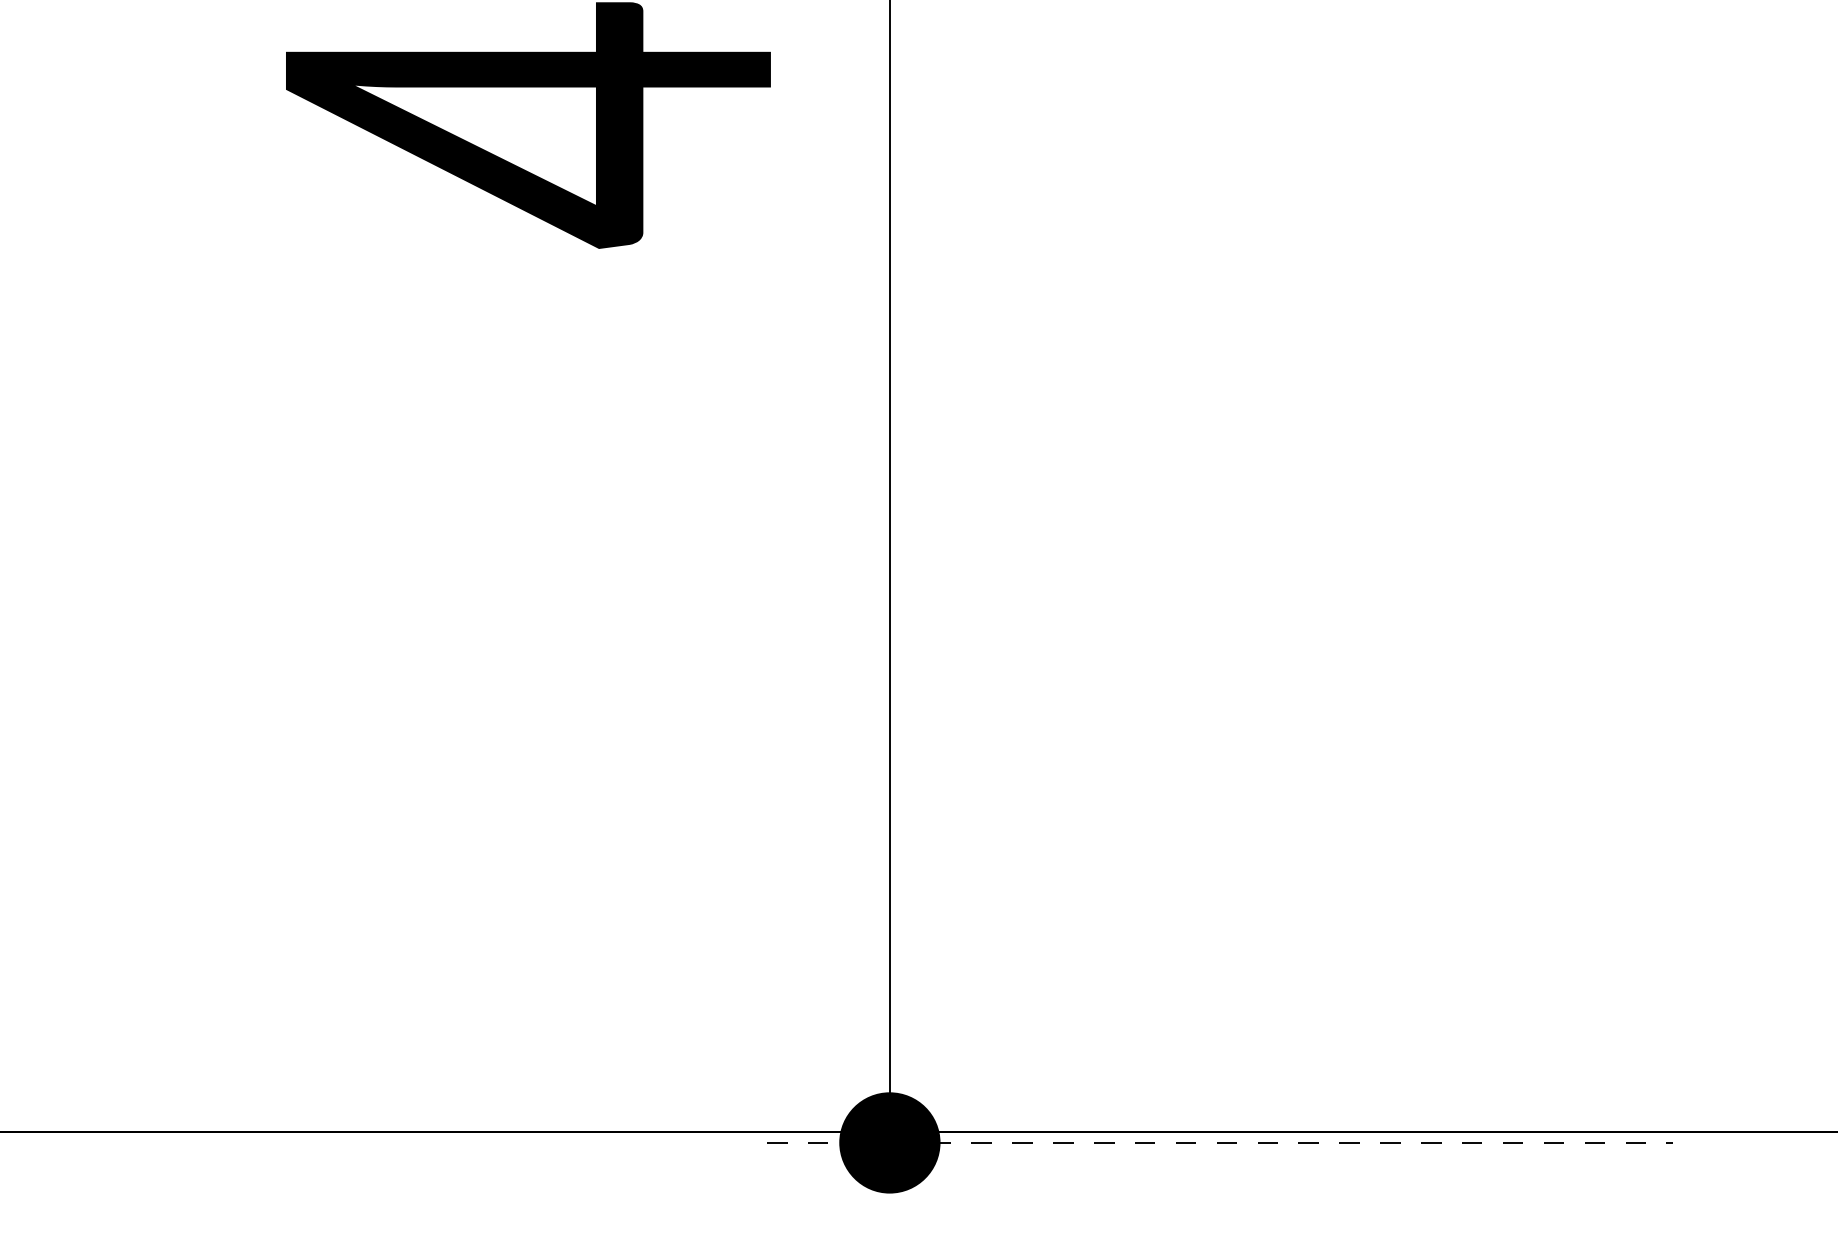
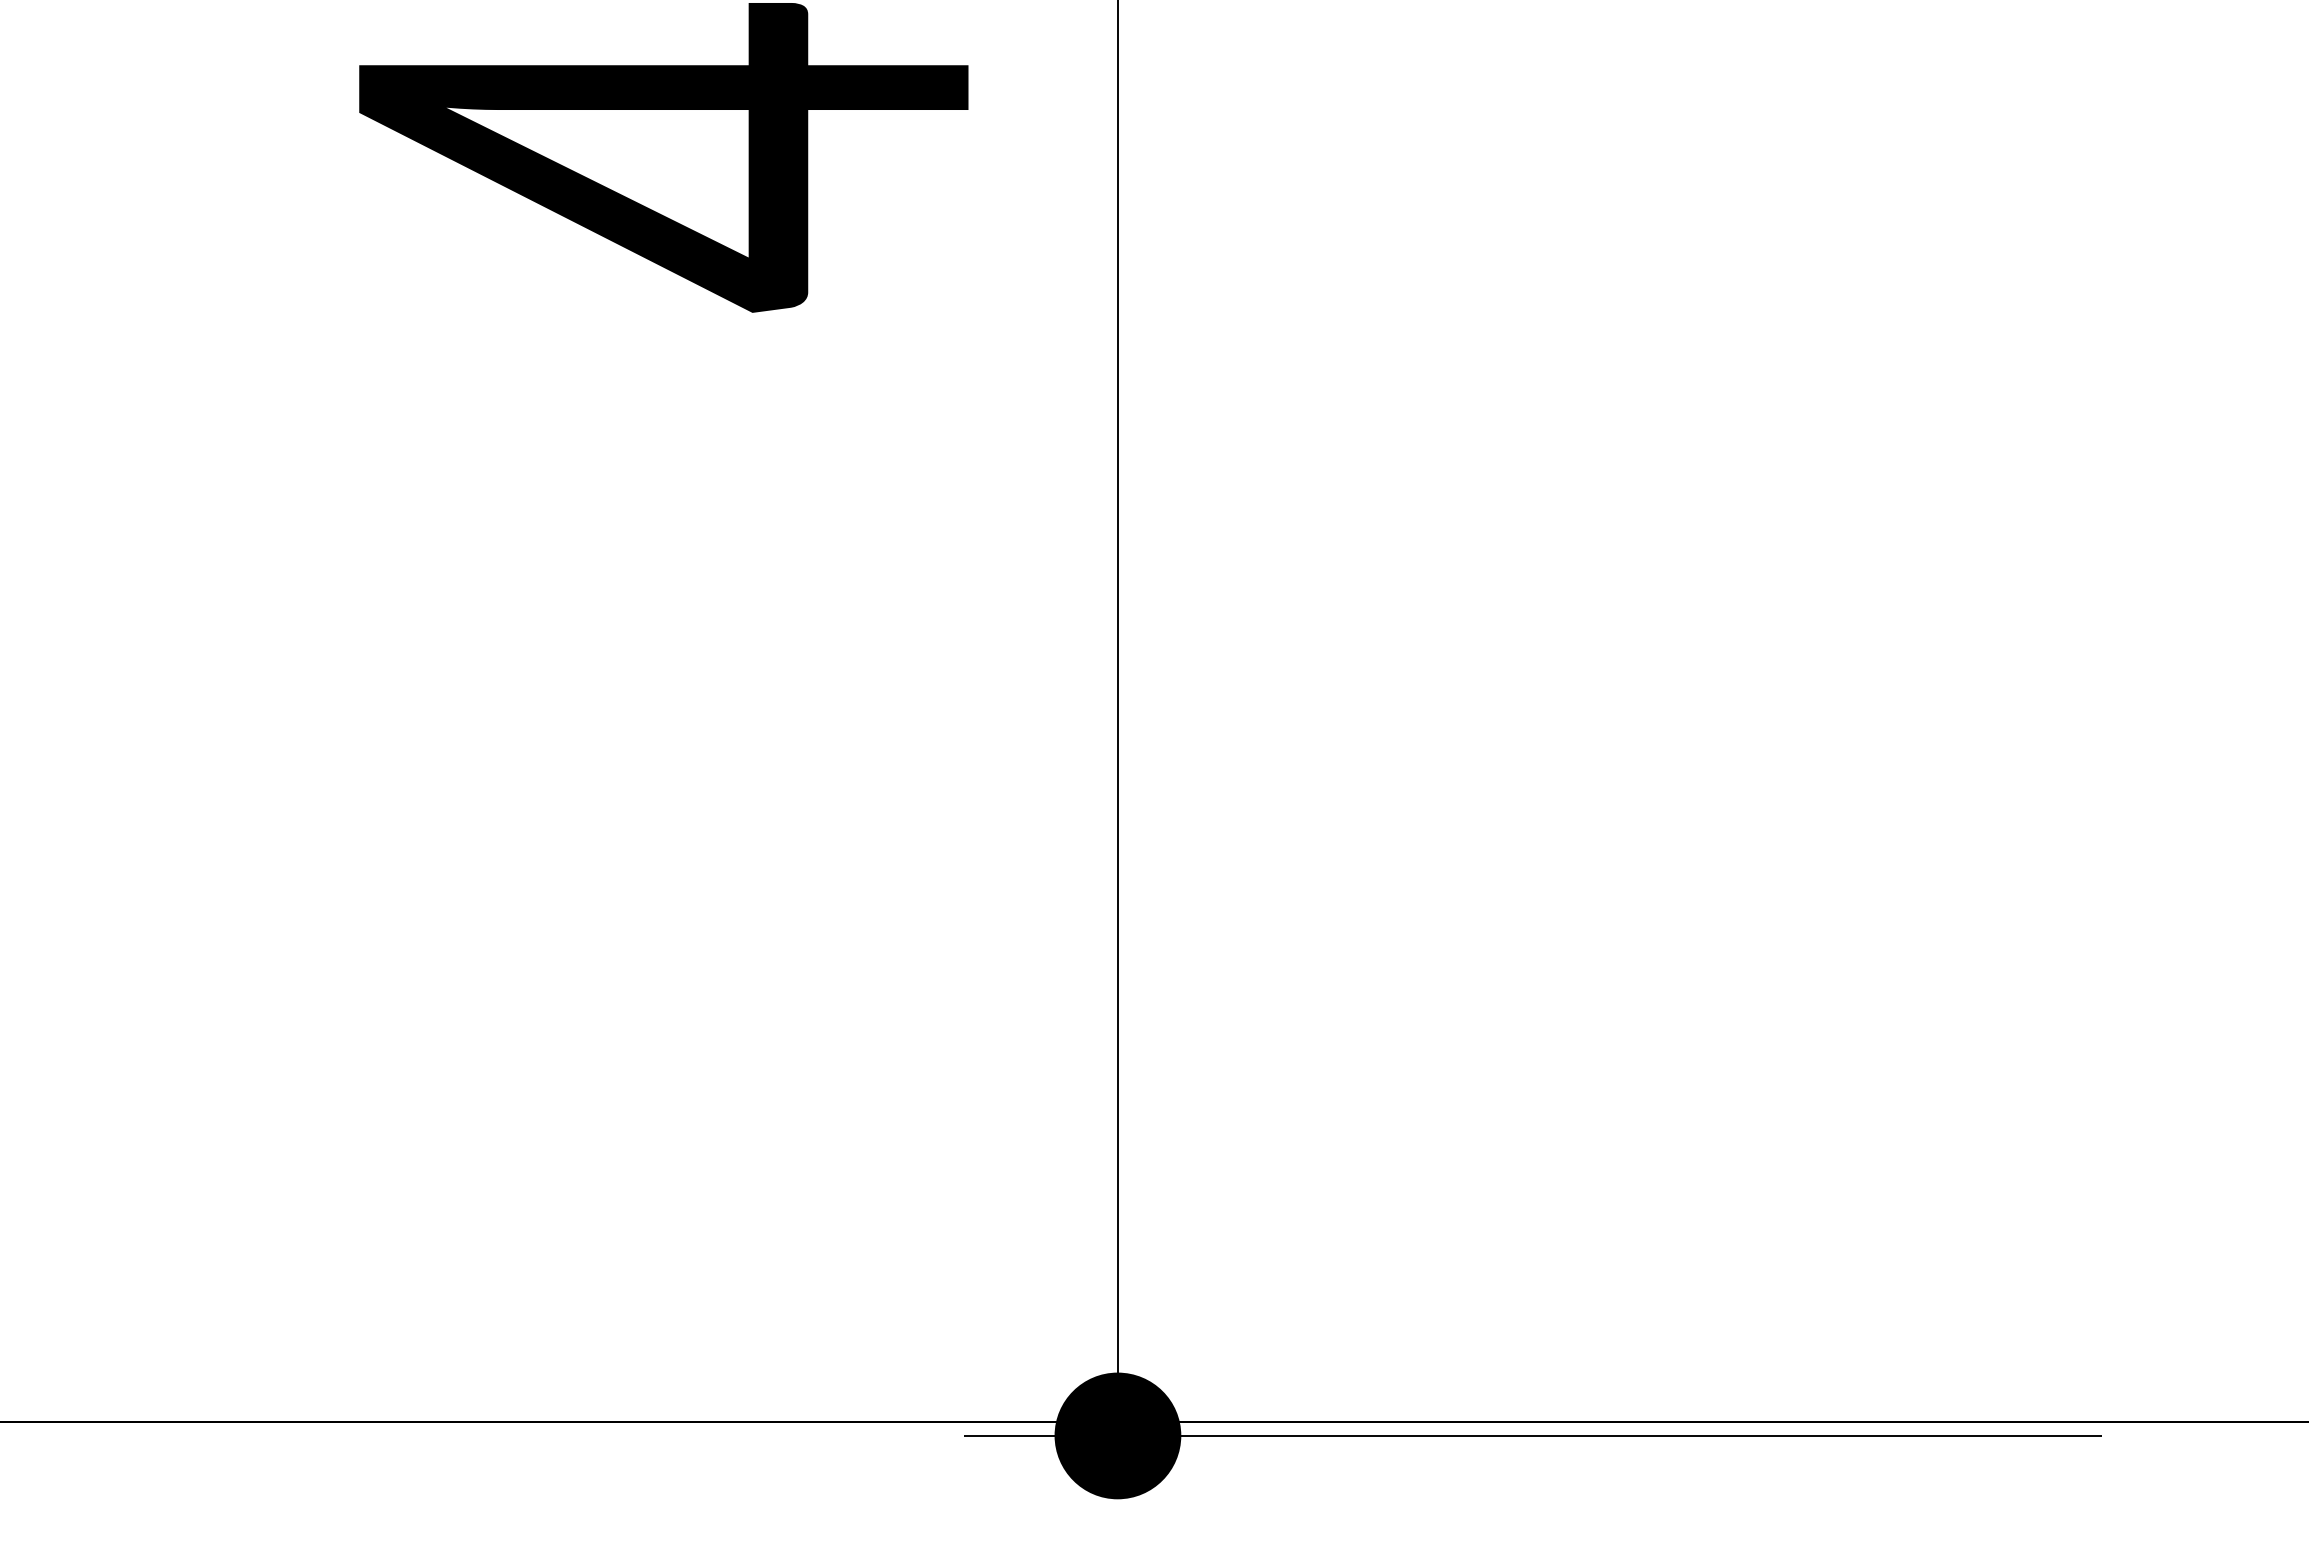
line: (1220, 1142) -> (1533, 1435), dashed -> solid

